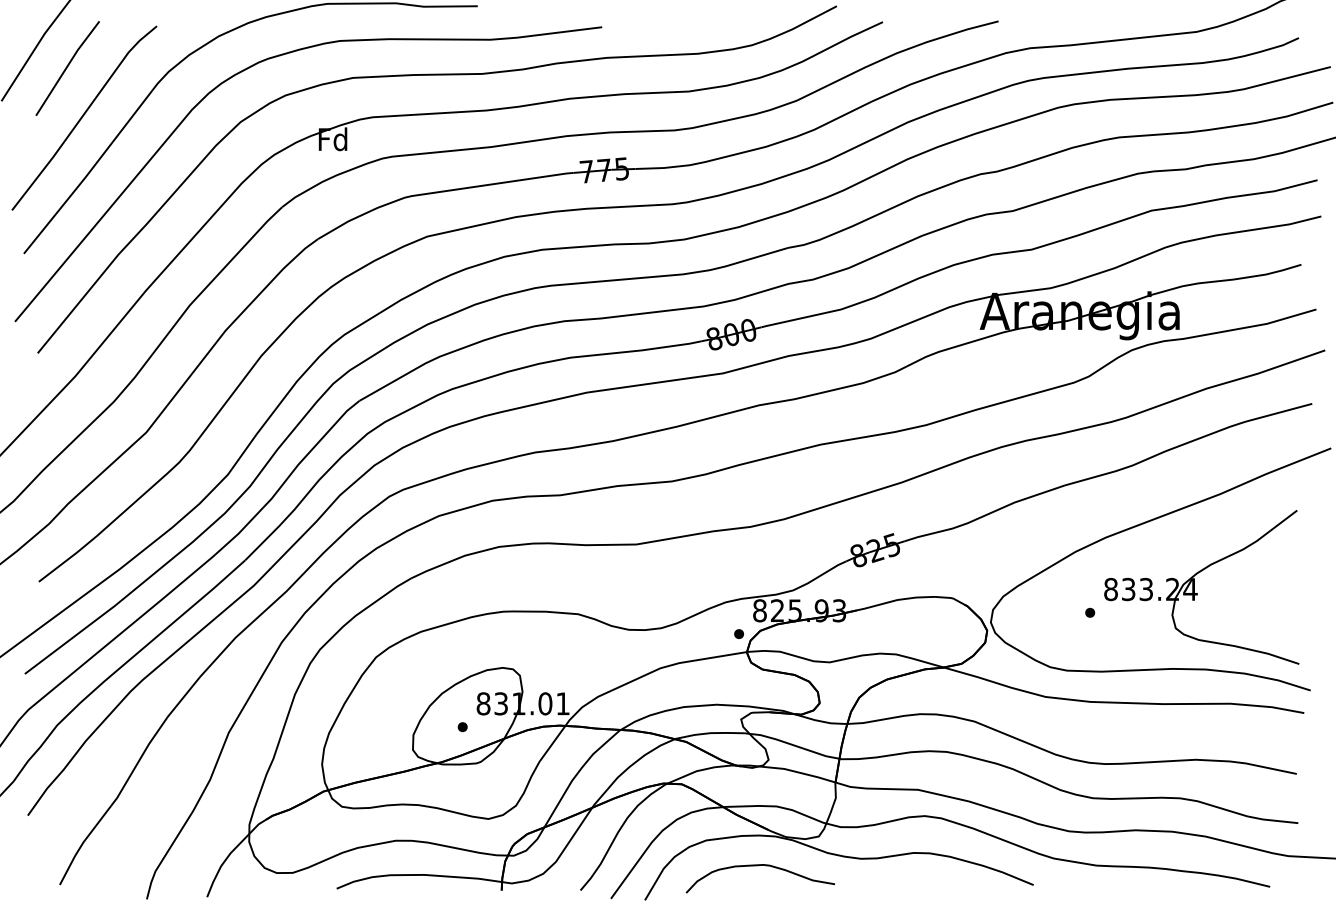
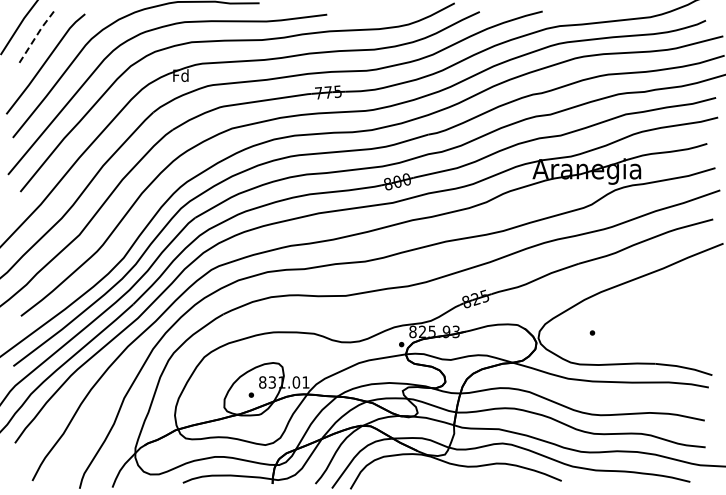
line: (67, 67) -> (36, 36), solid -> dashed
part: (1202, 586) -> (653, 318), removed
curve: (759, 867) -> (412, 471), removed

